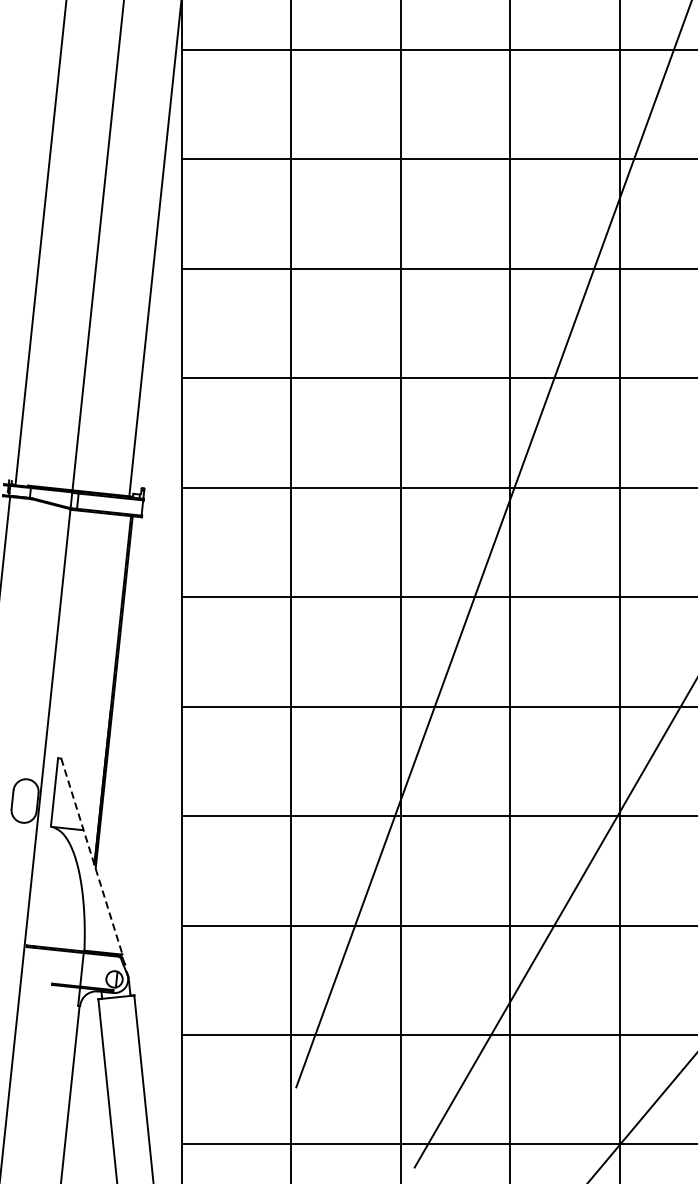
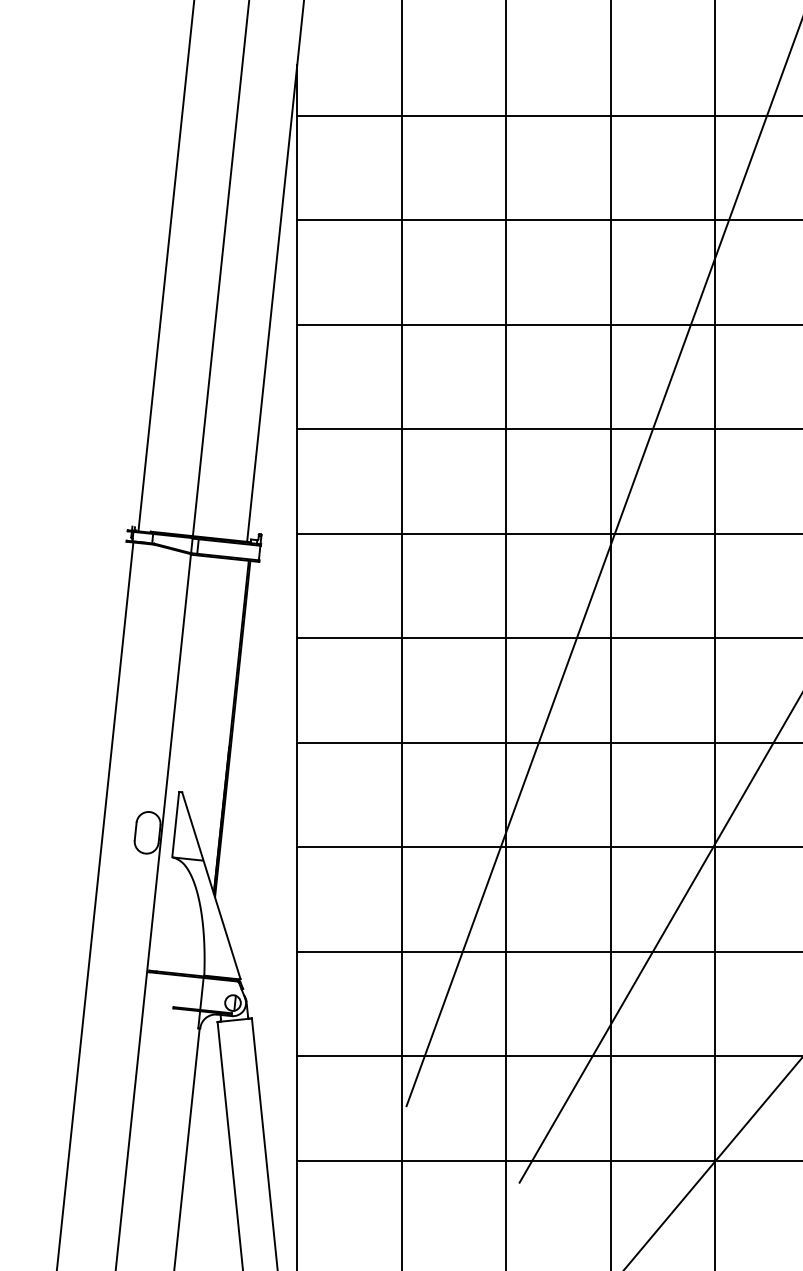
line: (91, 856) -> (211, 885), dashed -> solid

